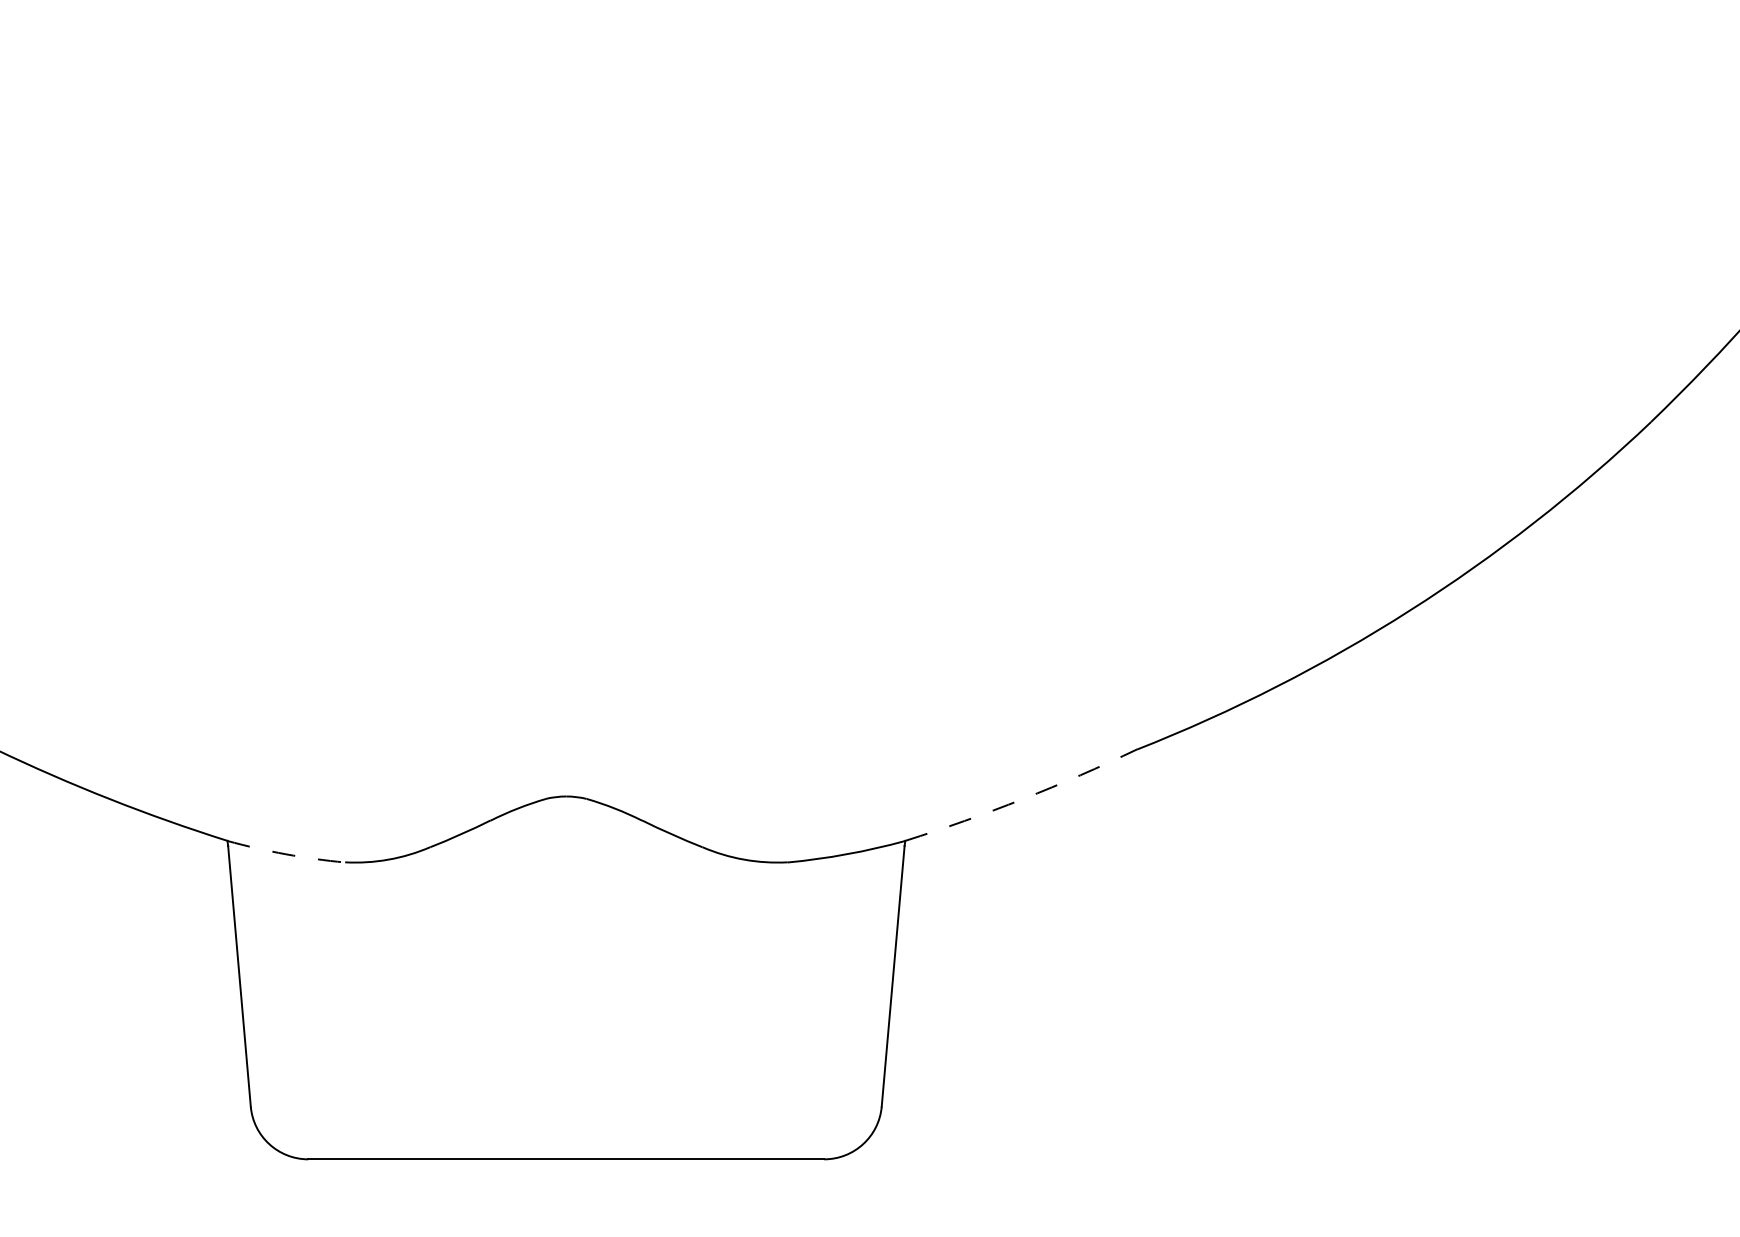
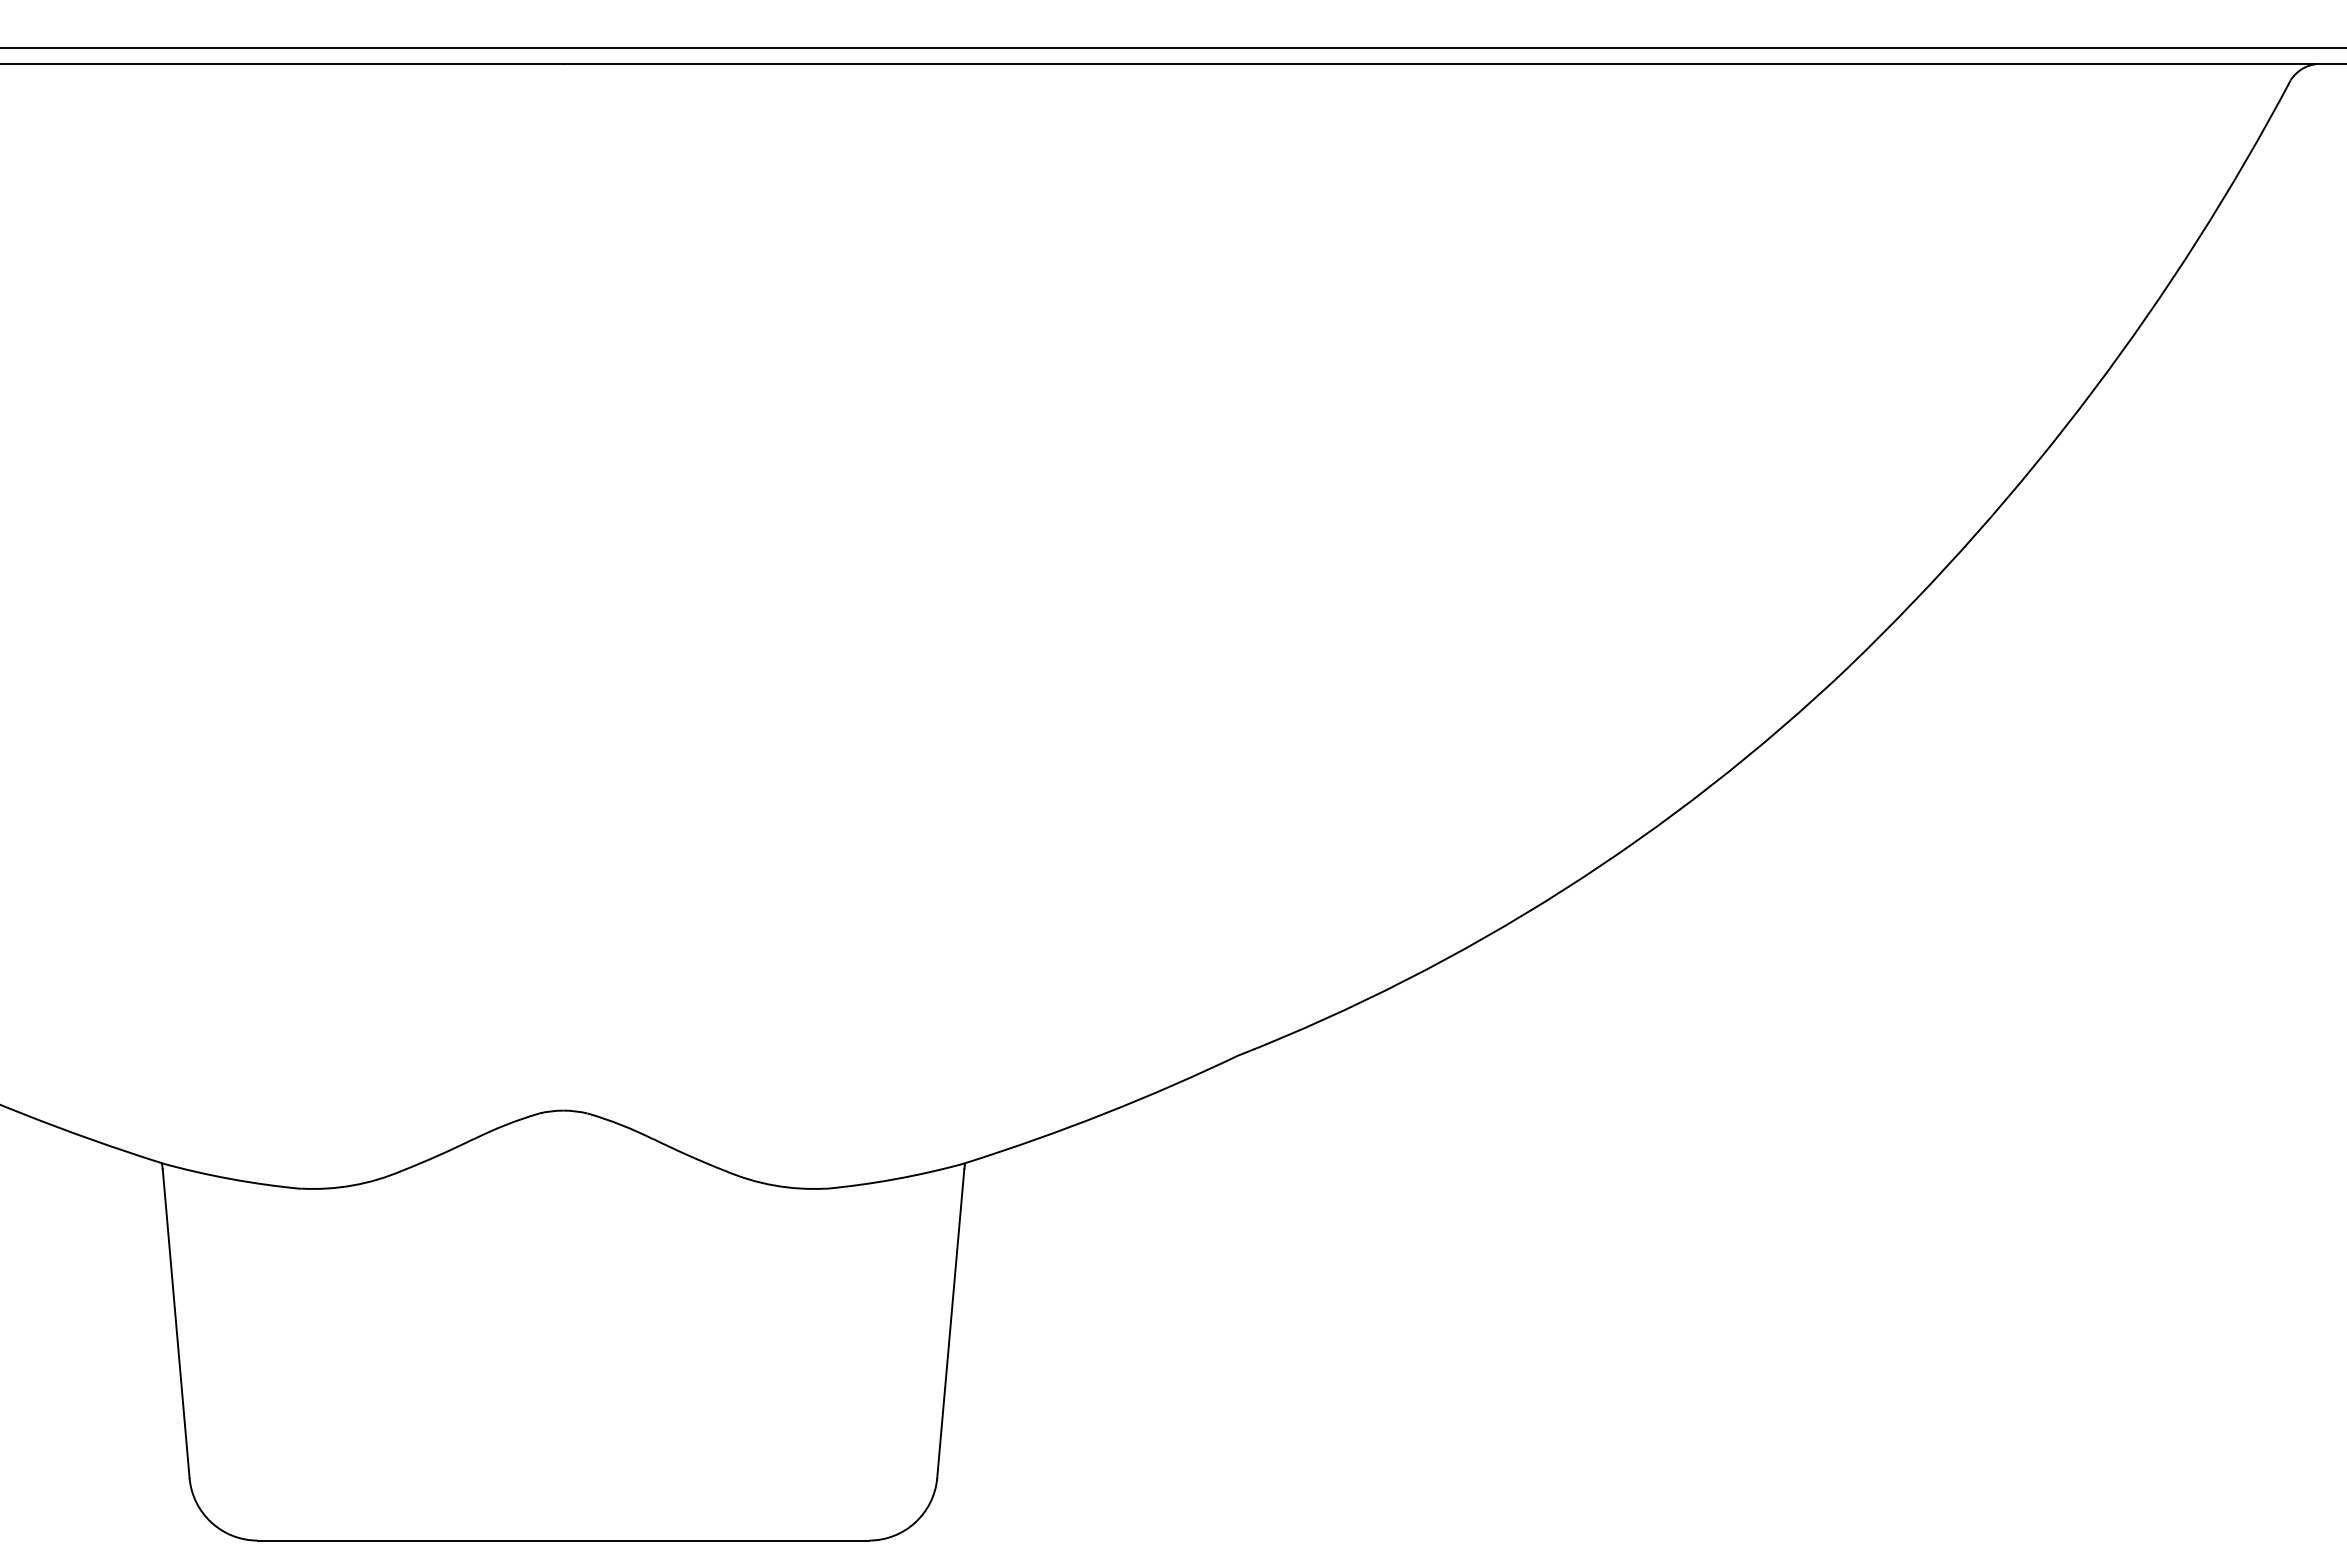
arc: (1022, 798) -> (1104, 1113), dashed -> solid
arc: (286, 854) -> (231, 1179), dashed -> solid

